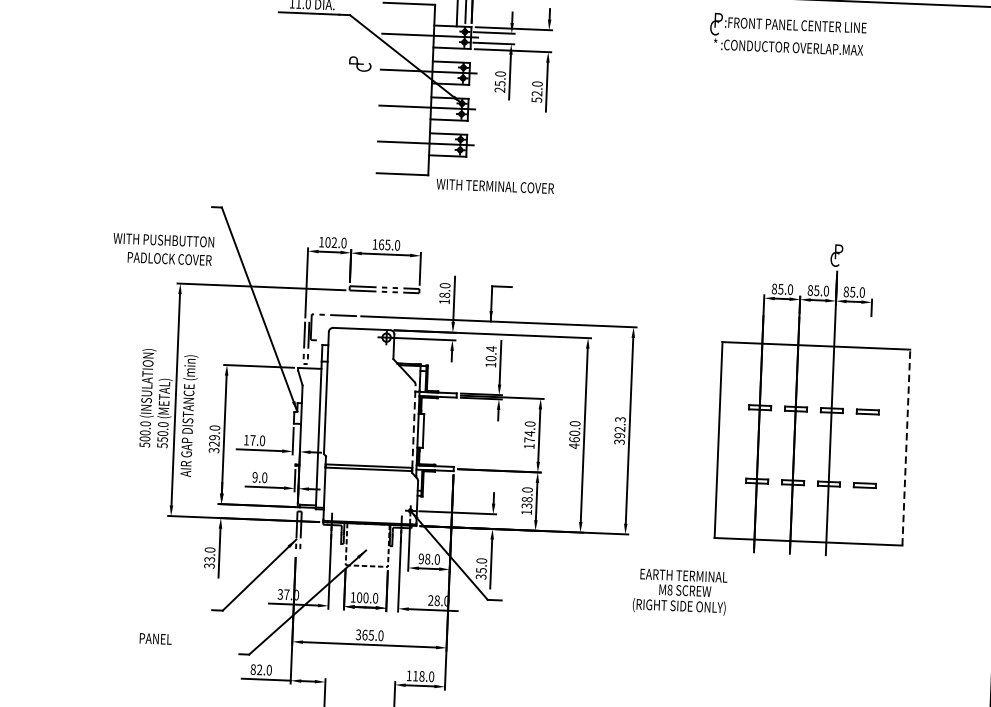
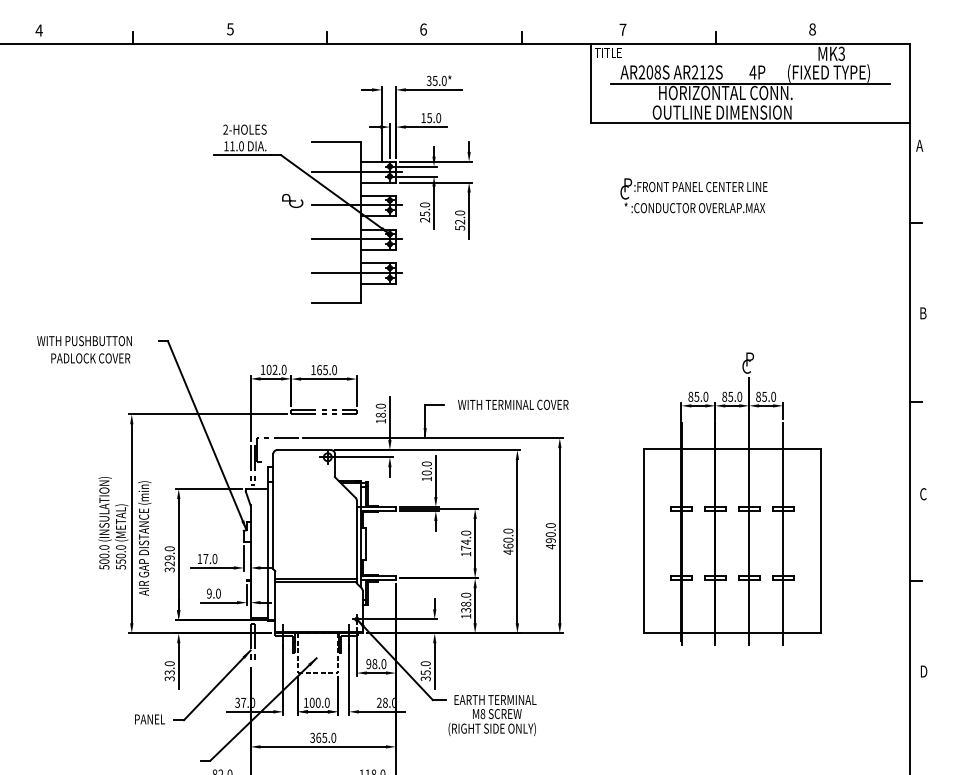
text: (787, 34) -> (693, 195), moved
text: (495, 186) -> (513, 404), moved
text: (163, 249) -> (84, 349), moved
text: (491, 348) -> (426, 463), 10.4 -> 10.0
line: (413, 426) -> (356, 539), dashed -> solid
text: (619, 431) -> (550, 536), 392.3 -> 490.0
line: (867, 437) -> (783, 533), added
line: (905, 446) -> (820, 540), dashed -> solid
text: (680, 592) -> (492, 715), moved
text: (156, 639) -> (150, 719), moved

